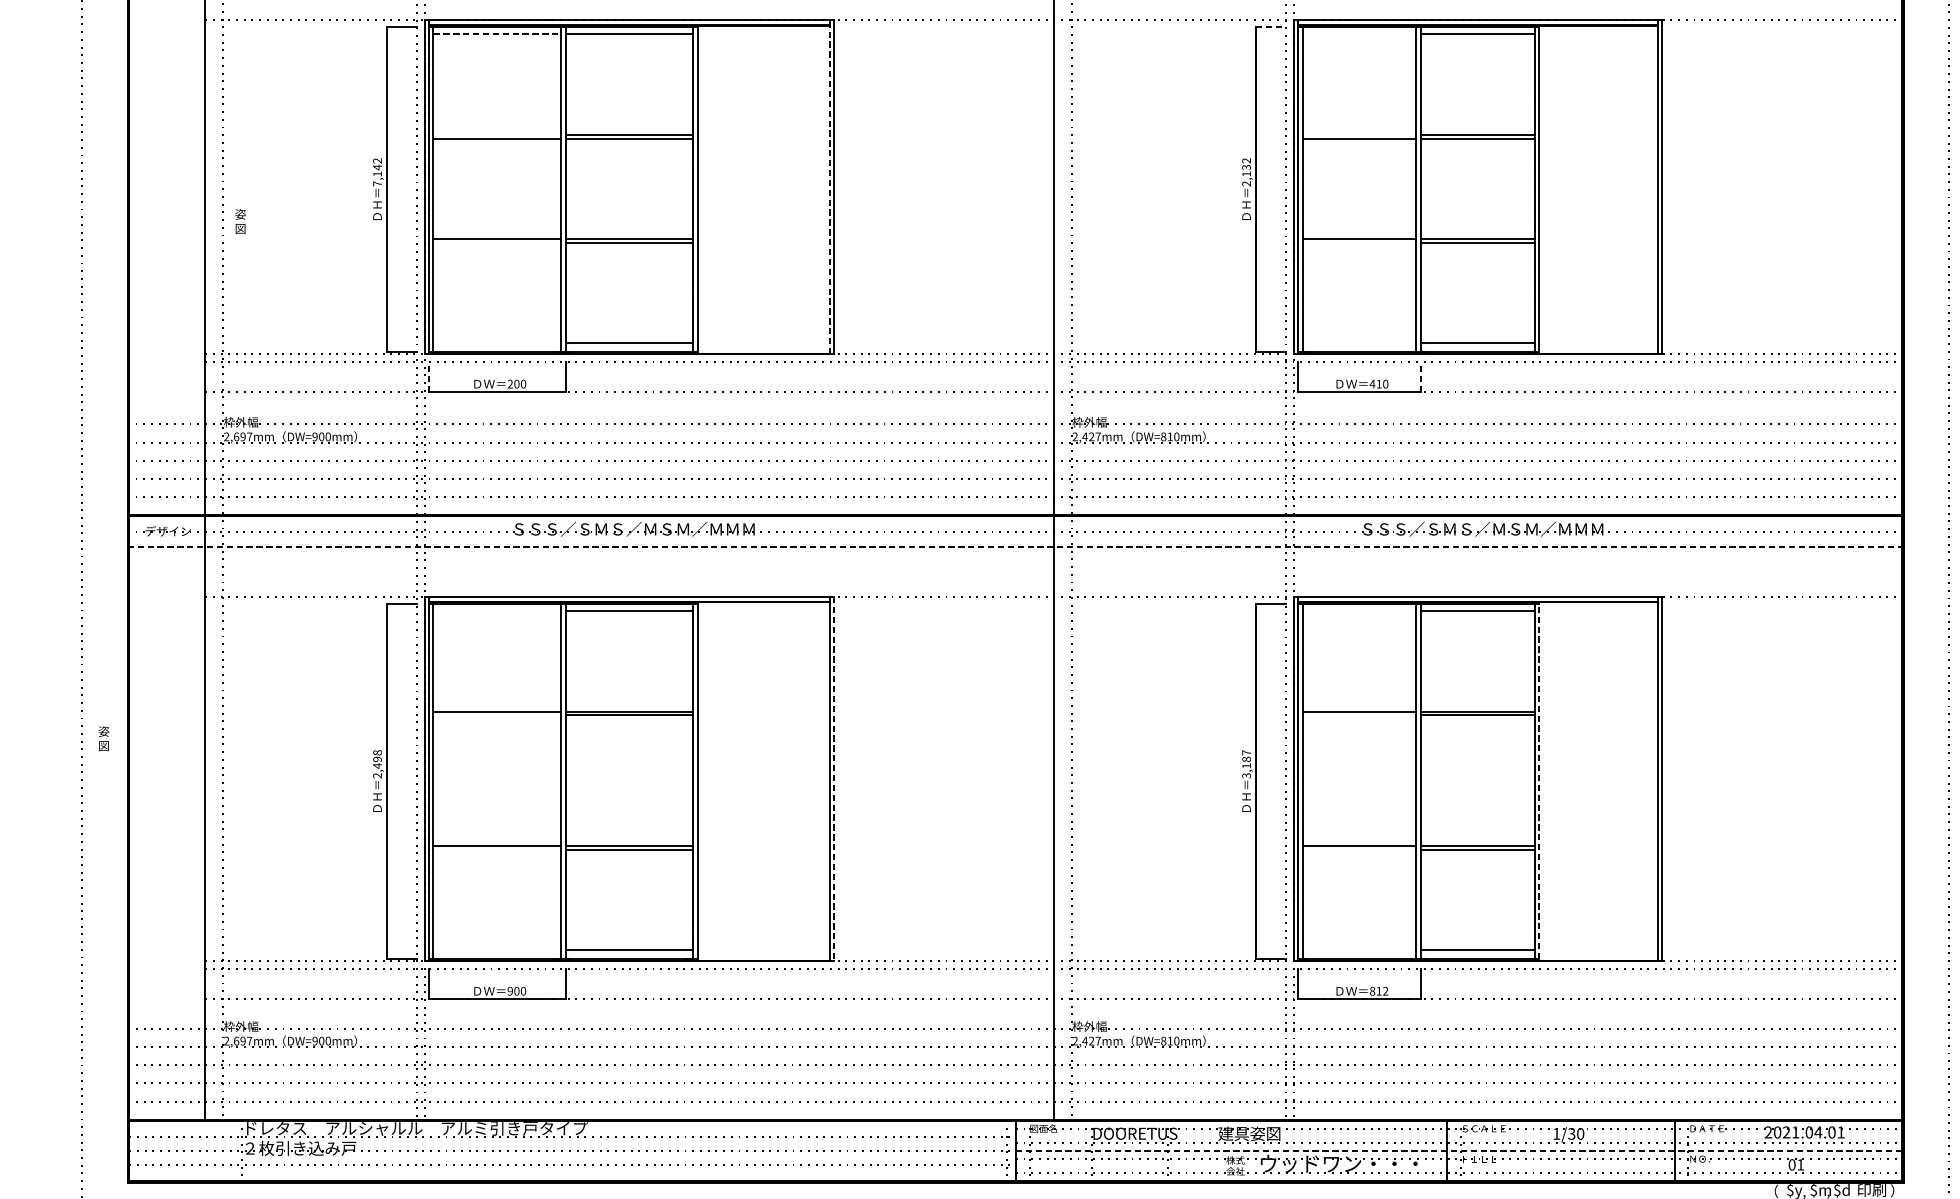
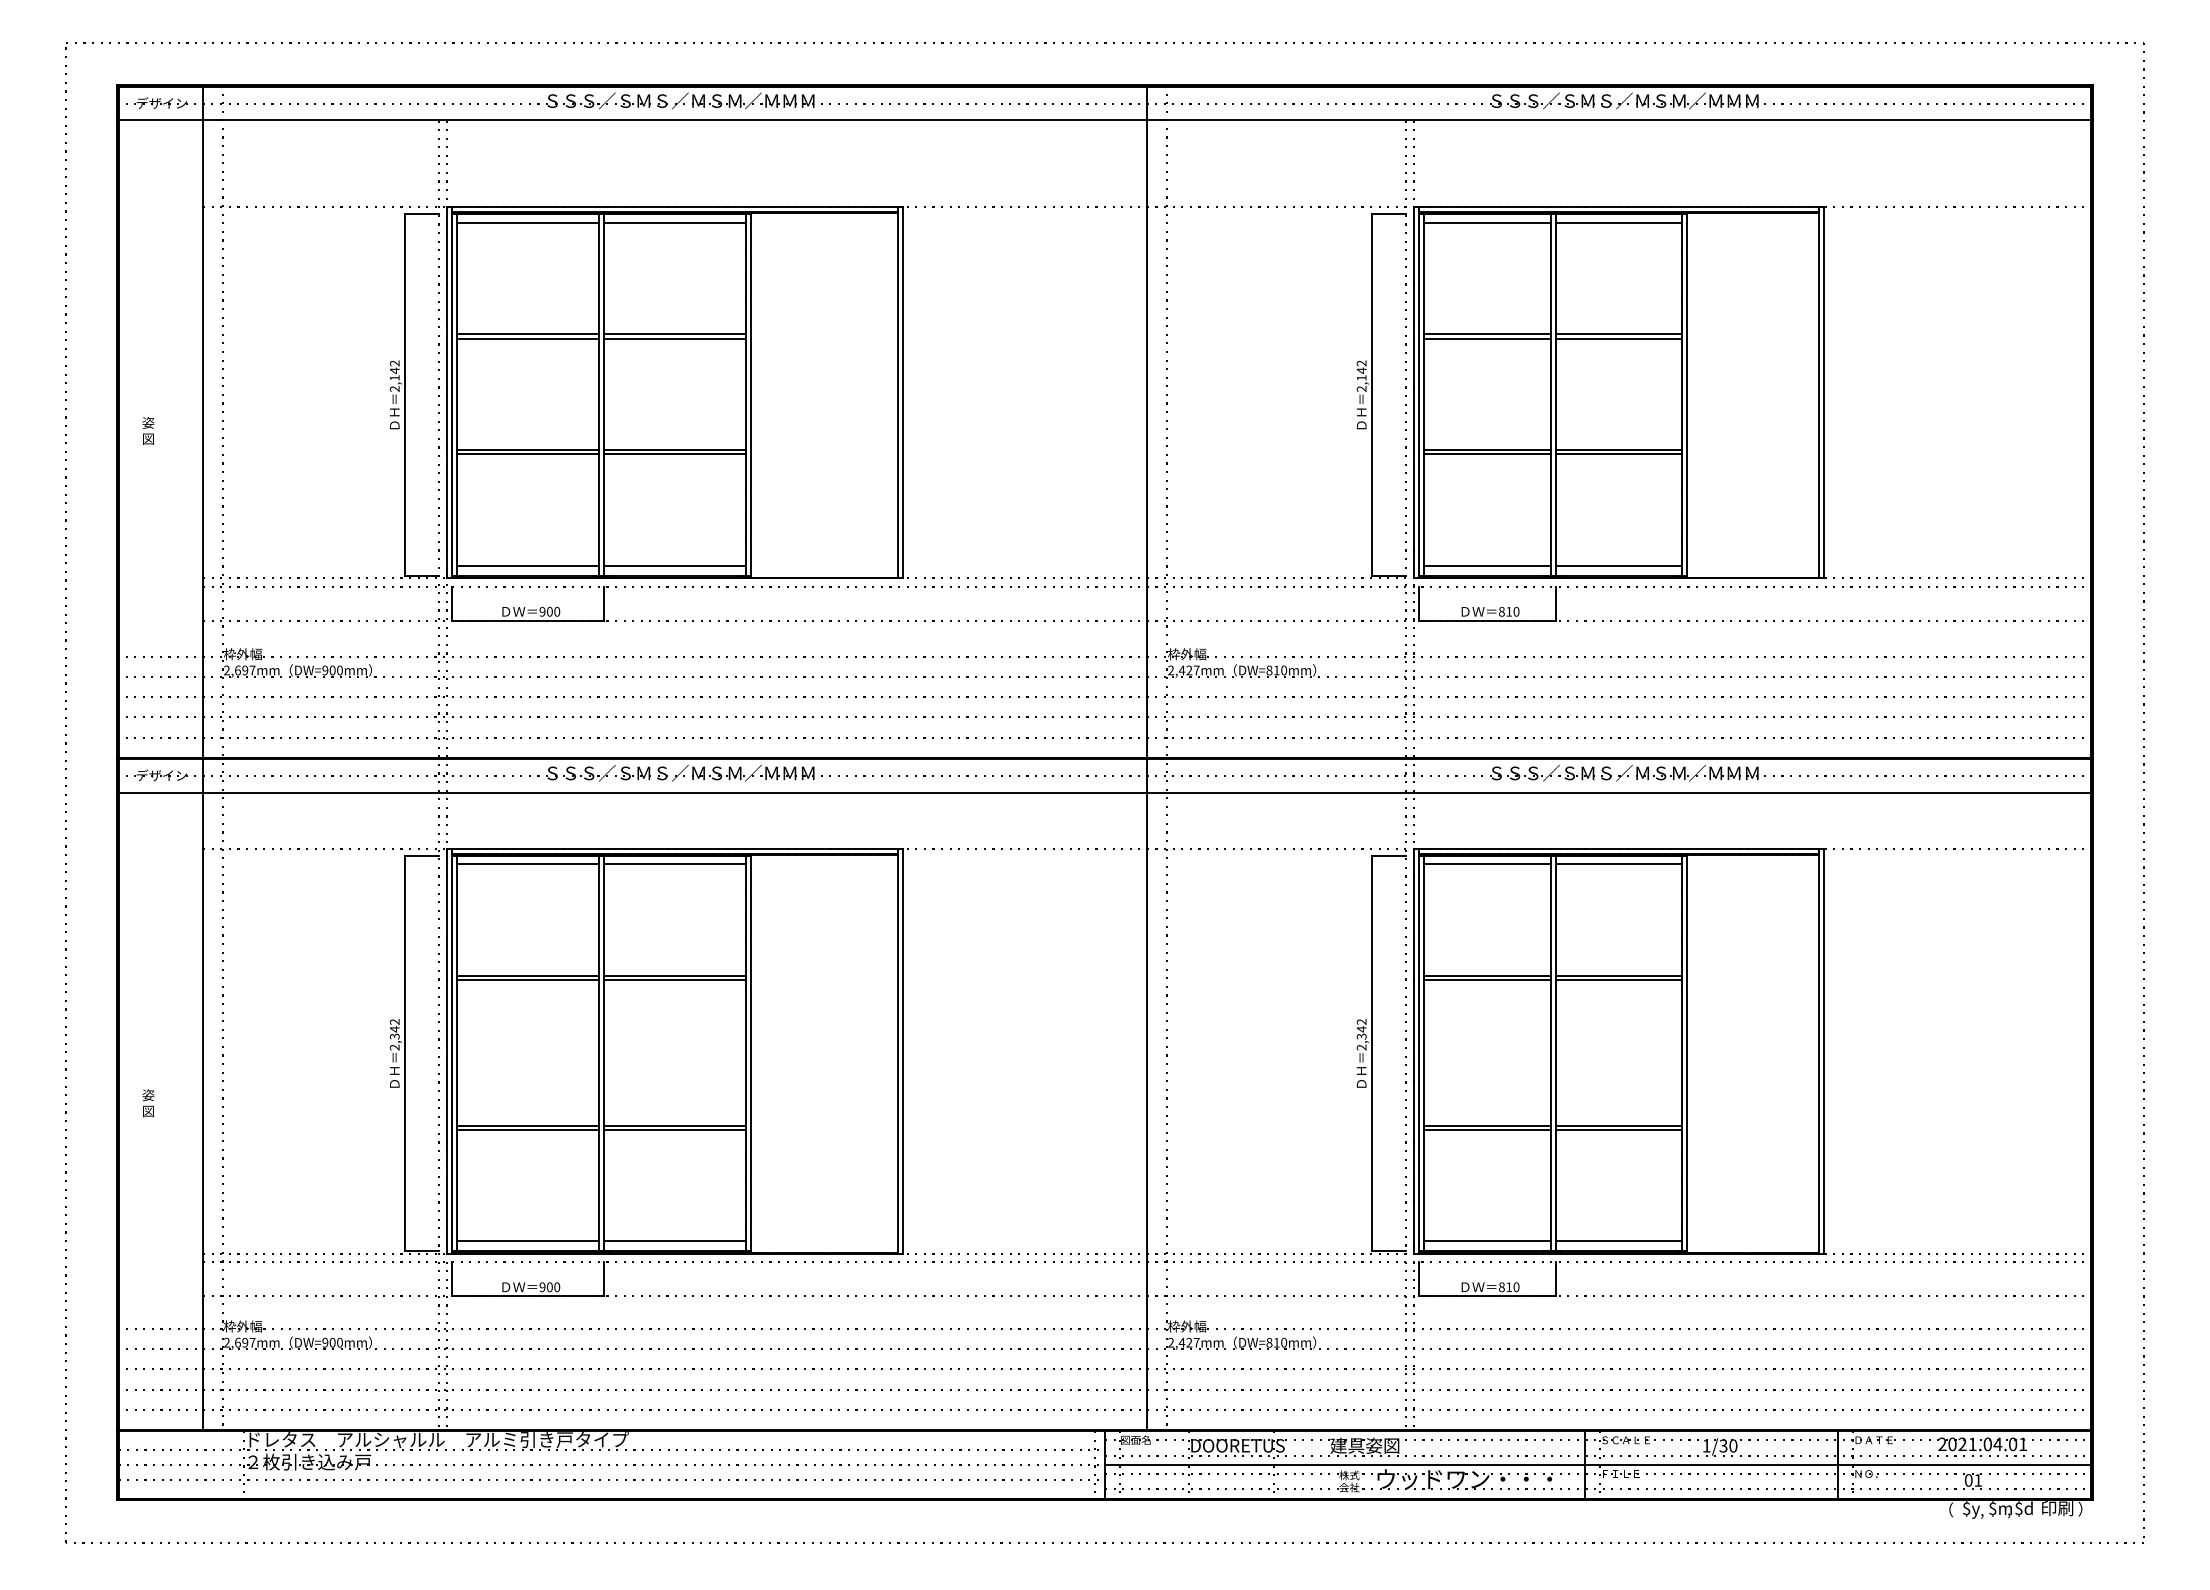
line: (1270, 27) -> (1388, 214), dashed -> solid
line: (496, 34) -> (527, 222), dashed -> solid
line: (1358, 34) -> (1486, 222), added
line: (496, 134) -> (527, 334), added
line: (1358, 134) -> (1486, 334), added
text: (1246, 167) -> (1361, 370), 2,132 -> 2,142
text: (377, 183) -> (394, 388), 7,142 -> 2,142
line: (829, 187) -> (897, 392), dashed -> solid
text: (240, 221) -> (148, 430), moved
line: (496, 242) -> (527, 454), added
line: (1358, 242) -> (1486, 454), added
line: (496, 342) -> (527, 565), added
line: (1358, 342) -> (1486, 565), added
line: (428, 376) -> (451, 603), dashed -> solid
line: (1420, 376) -> (1555, 603), dashed -> solid
text: (510, 383) -> (542, 611), 200 -> 900
text: (1372, 383) -> (1501, 611), 410 -> 810
line: (1016, 546) -> (1105, 792), dashed -> solid
line: (496, 611) -> (527, 864), added
line: (1358, 611) -> (1486, 864), added
line: (496, 715) -> (527, 980), added
line: (1358, 715) -> (1486, 980), added
text: (104, 738) -> (148, 1103), moved
text: (377, 759) -> (394, 1029), 2,498 -> 2,342
text: (1246, 764) -> (1361, 1034), 3,187 -> 2,342
line: (833, 779) -> (902, 1051), dashed -> solid
line: (1539, 781) -> (1687, 1053), dashed -> solid
line: (496, 849) -> (527, 1129), added
line: (1358, 849) -> (1486, 1129), added
line: (496, 950) -> (527, 1241), added
line: (1358, 950) -> (1486, 1241), added
text: (1385, 991) -> (1516, 1287), 812 -> 810
line: (1459, 1150) -> (1598, 1464), dashed -> solid

